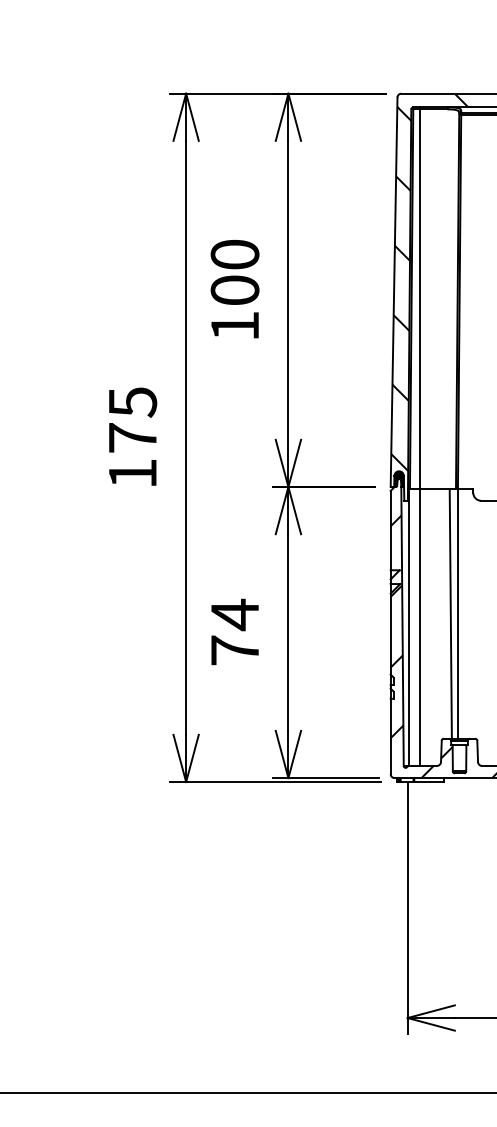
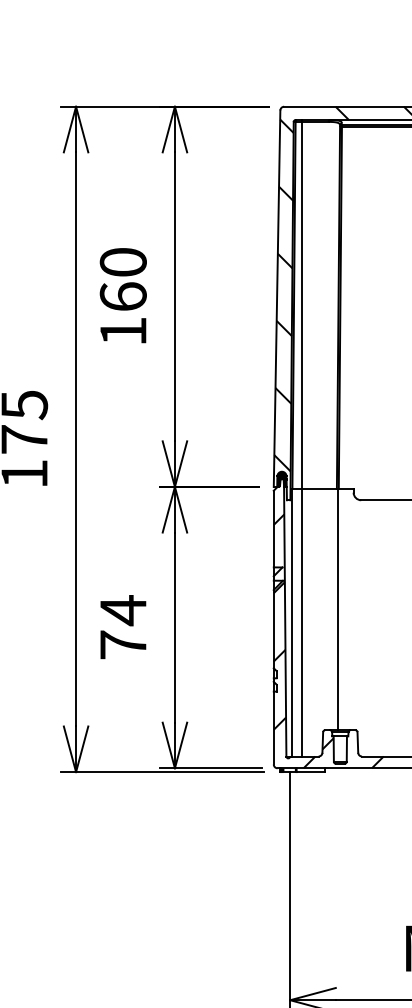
text: (234, 289) -> (122, 296), 100 -> 160
line: (450, 613) -> (331, 609), removed

